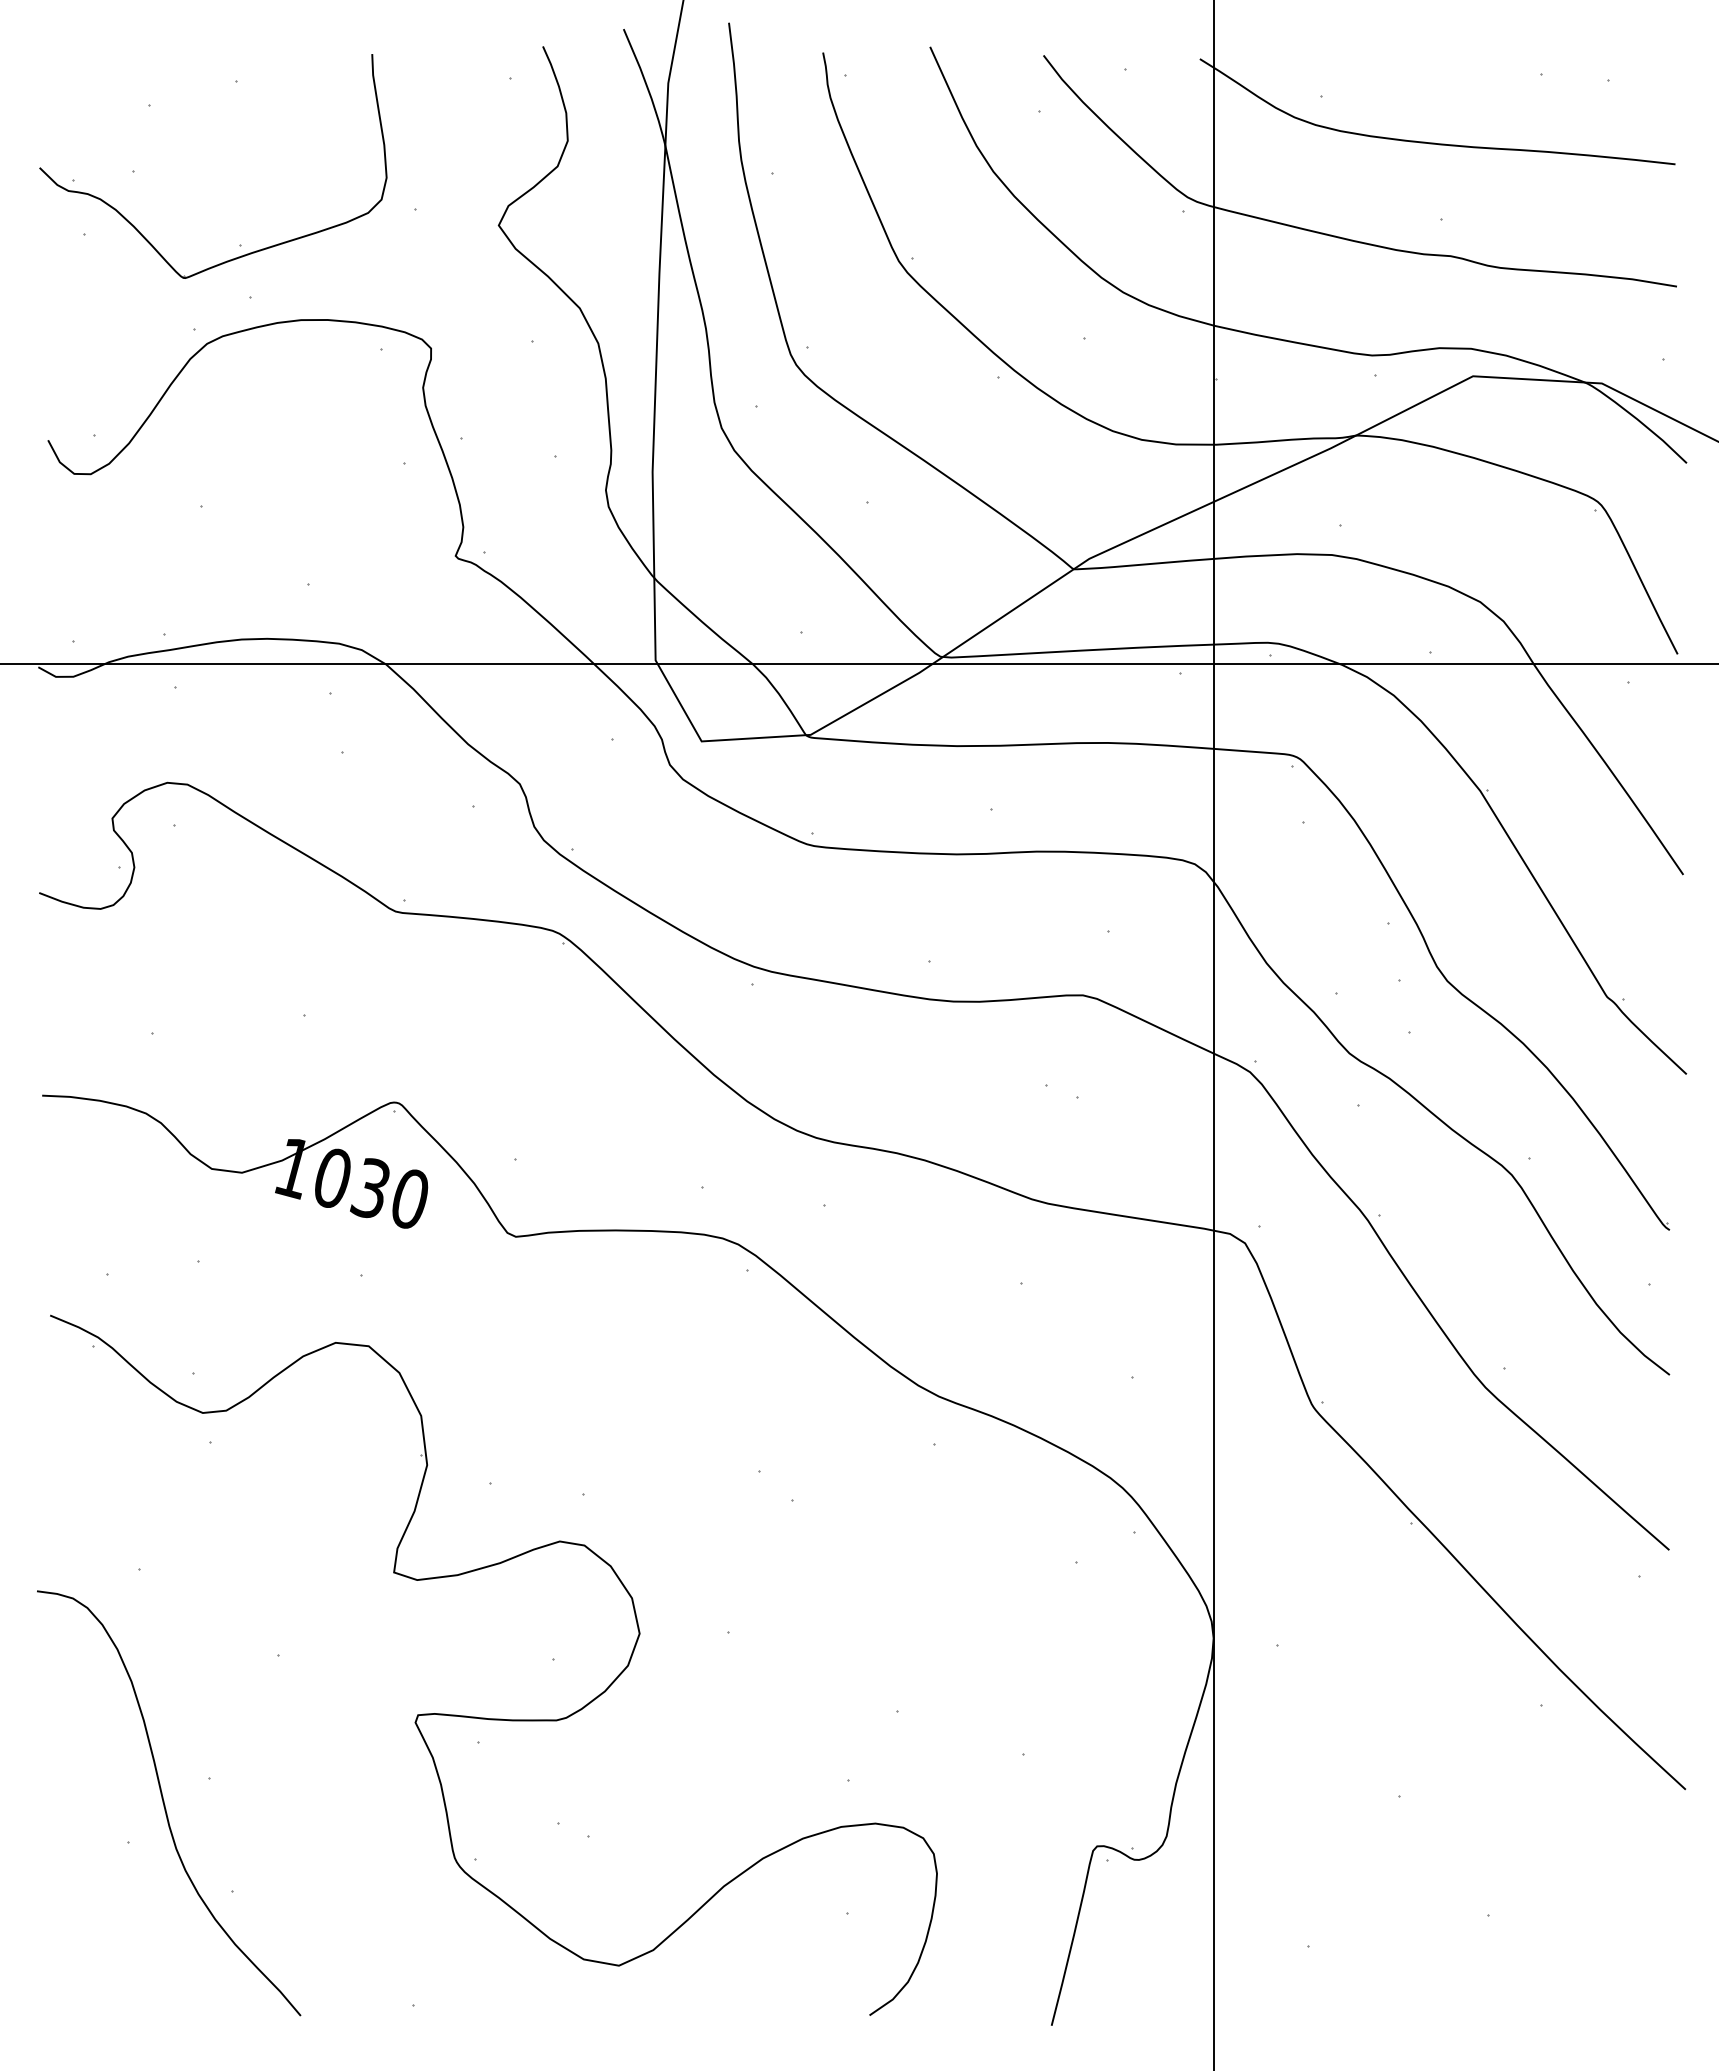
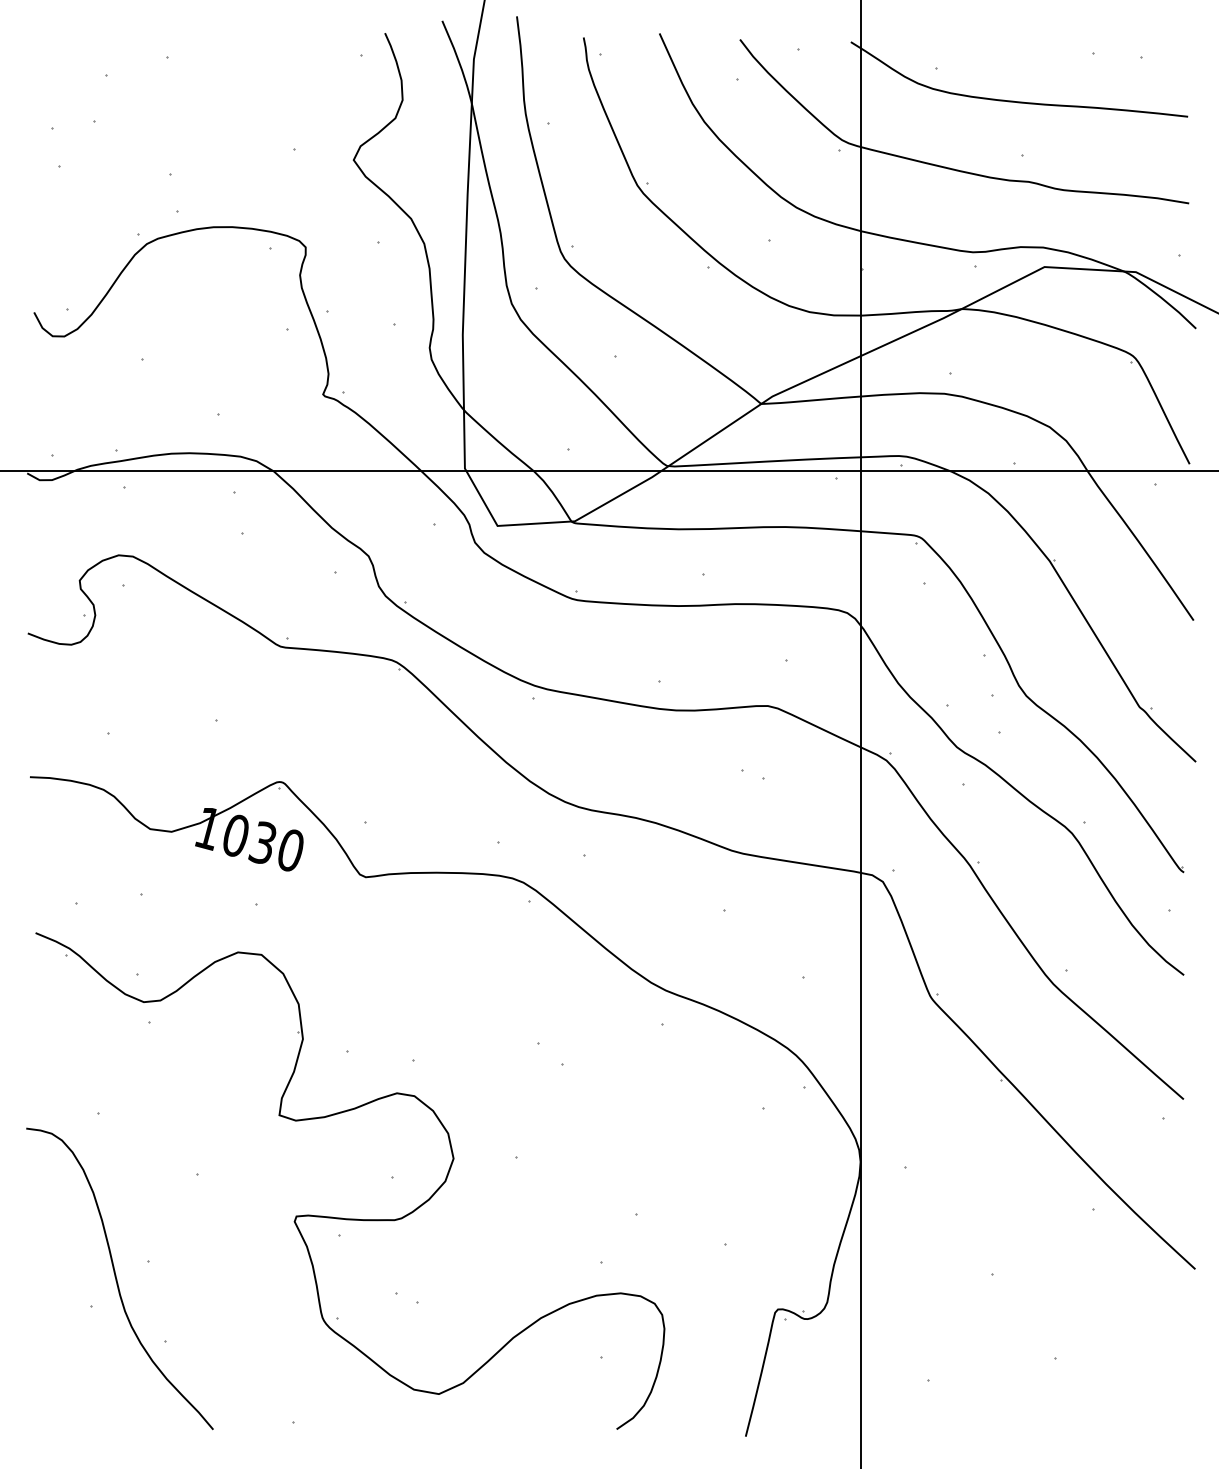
part: (244, 254) -> (173, 180), removed

